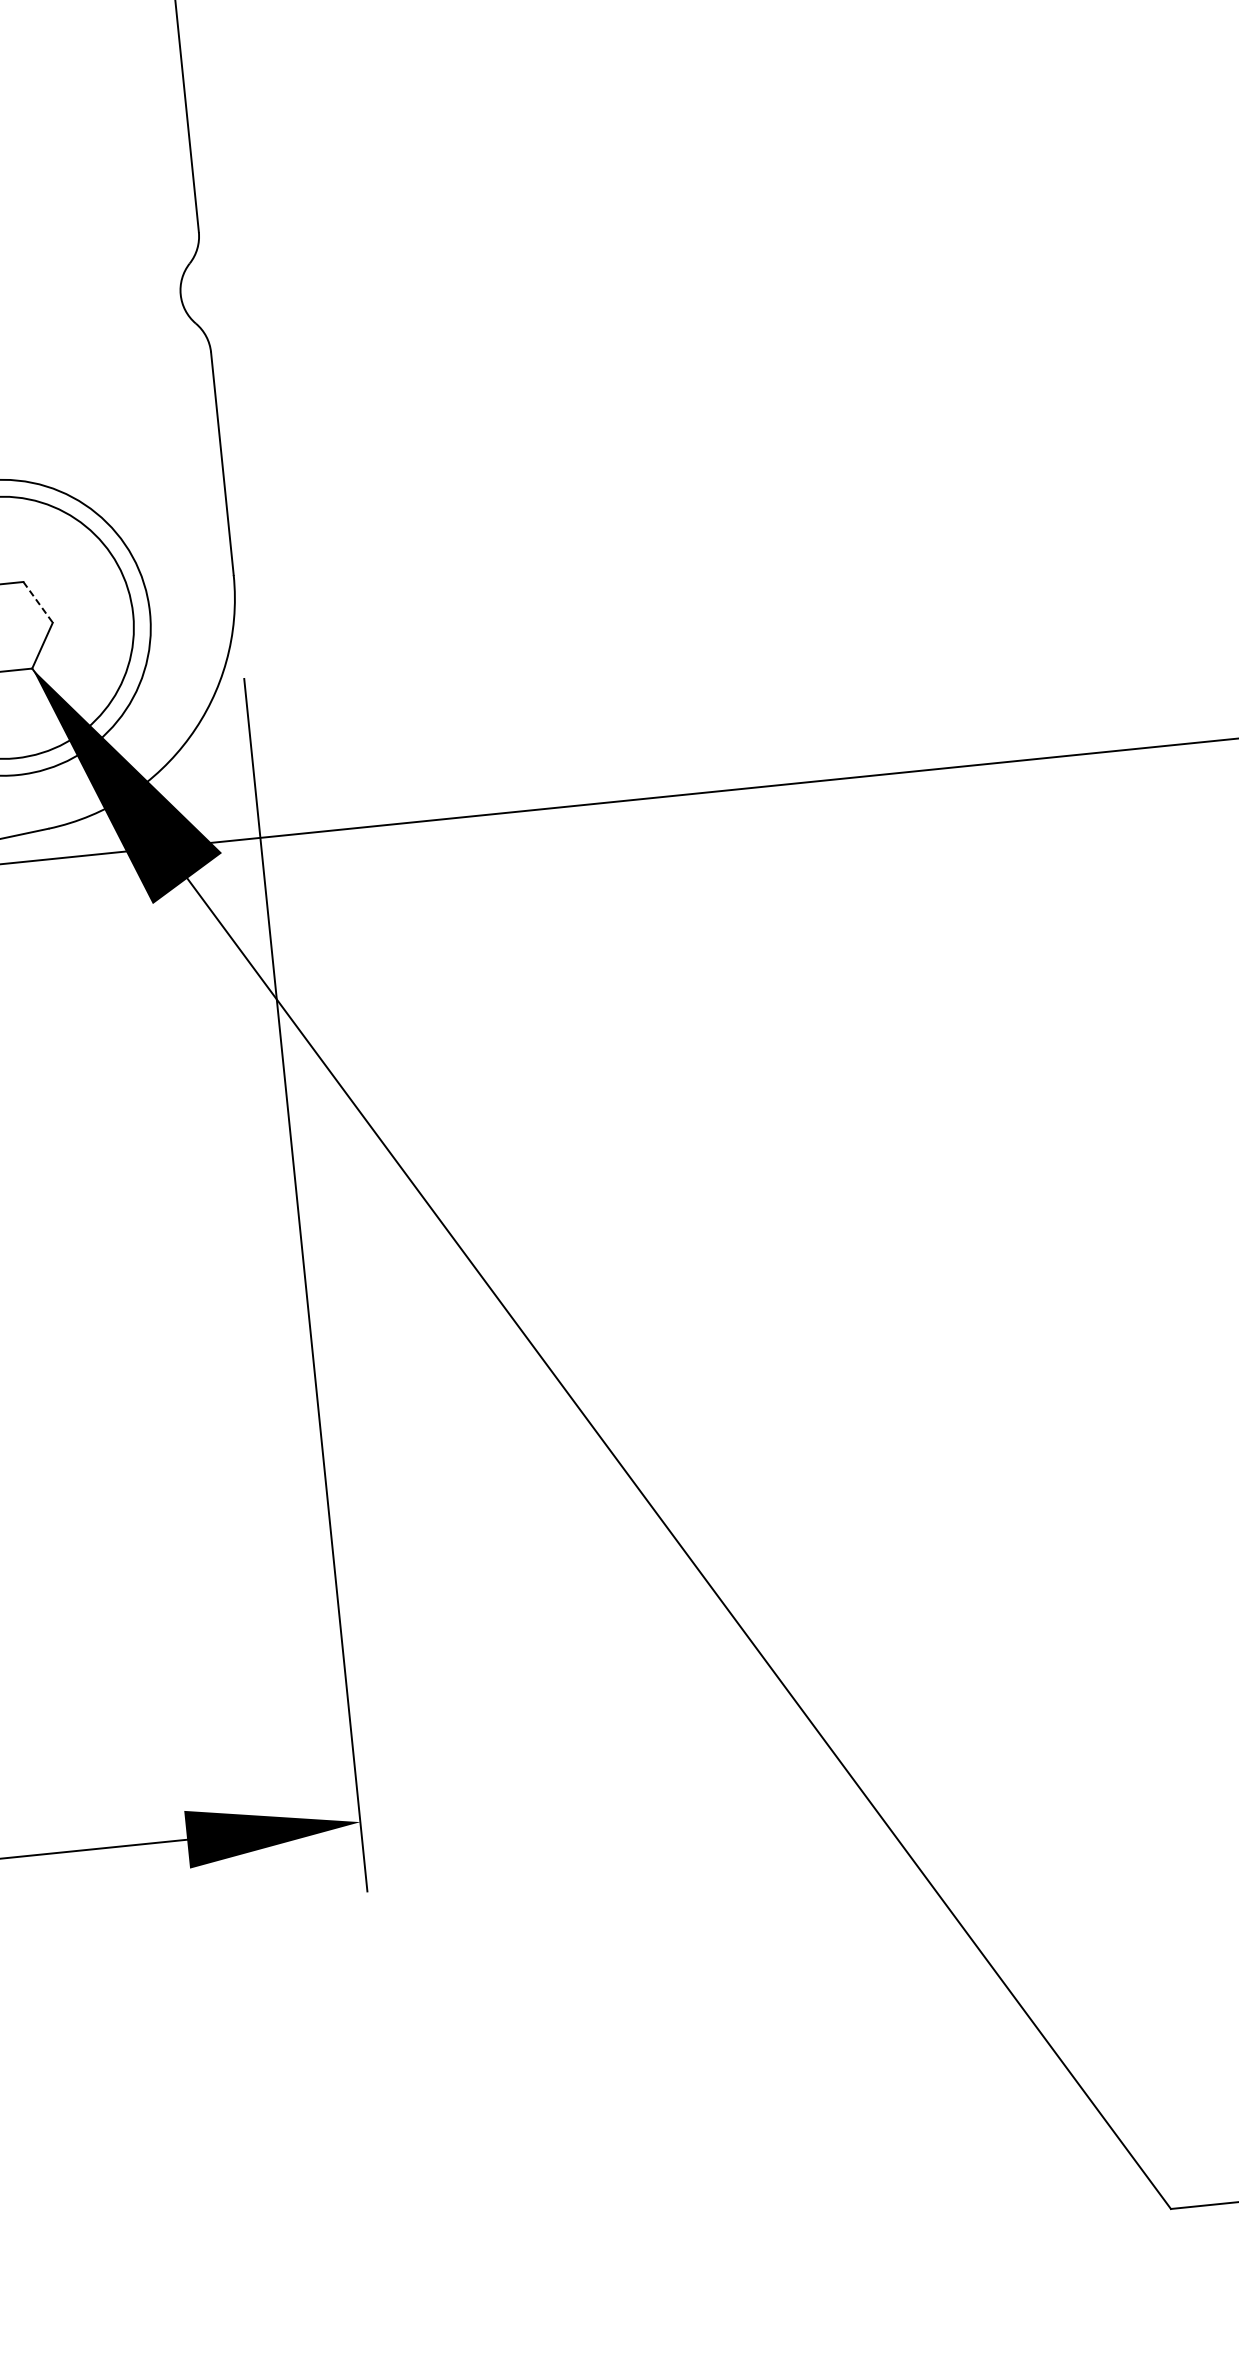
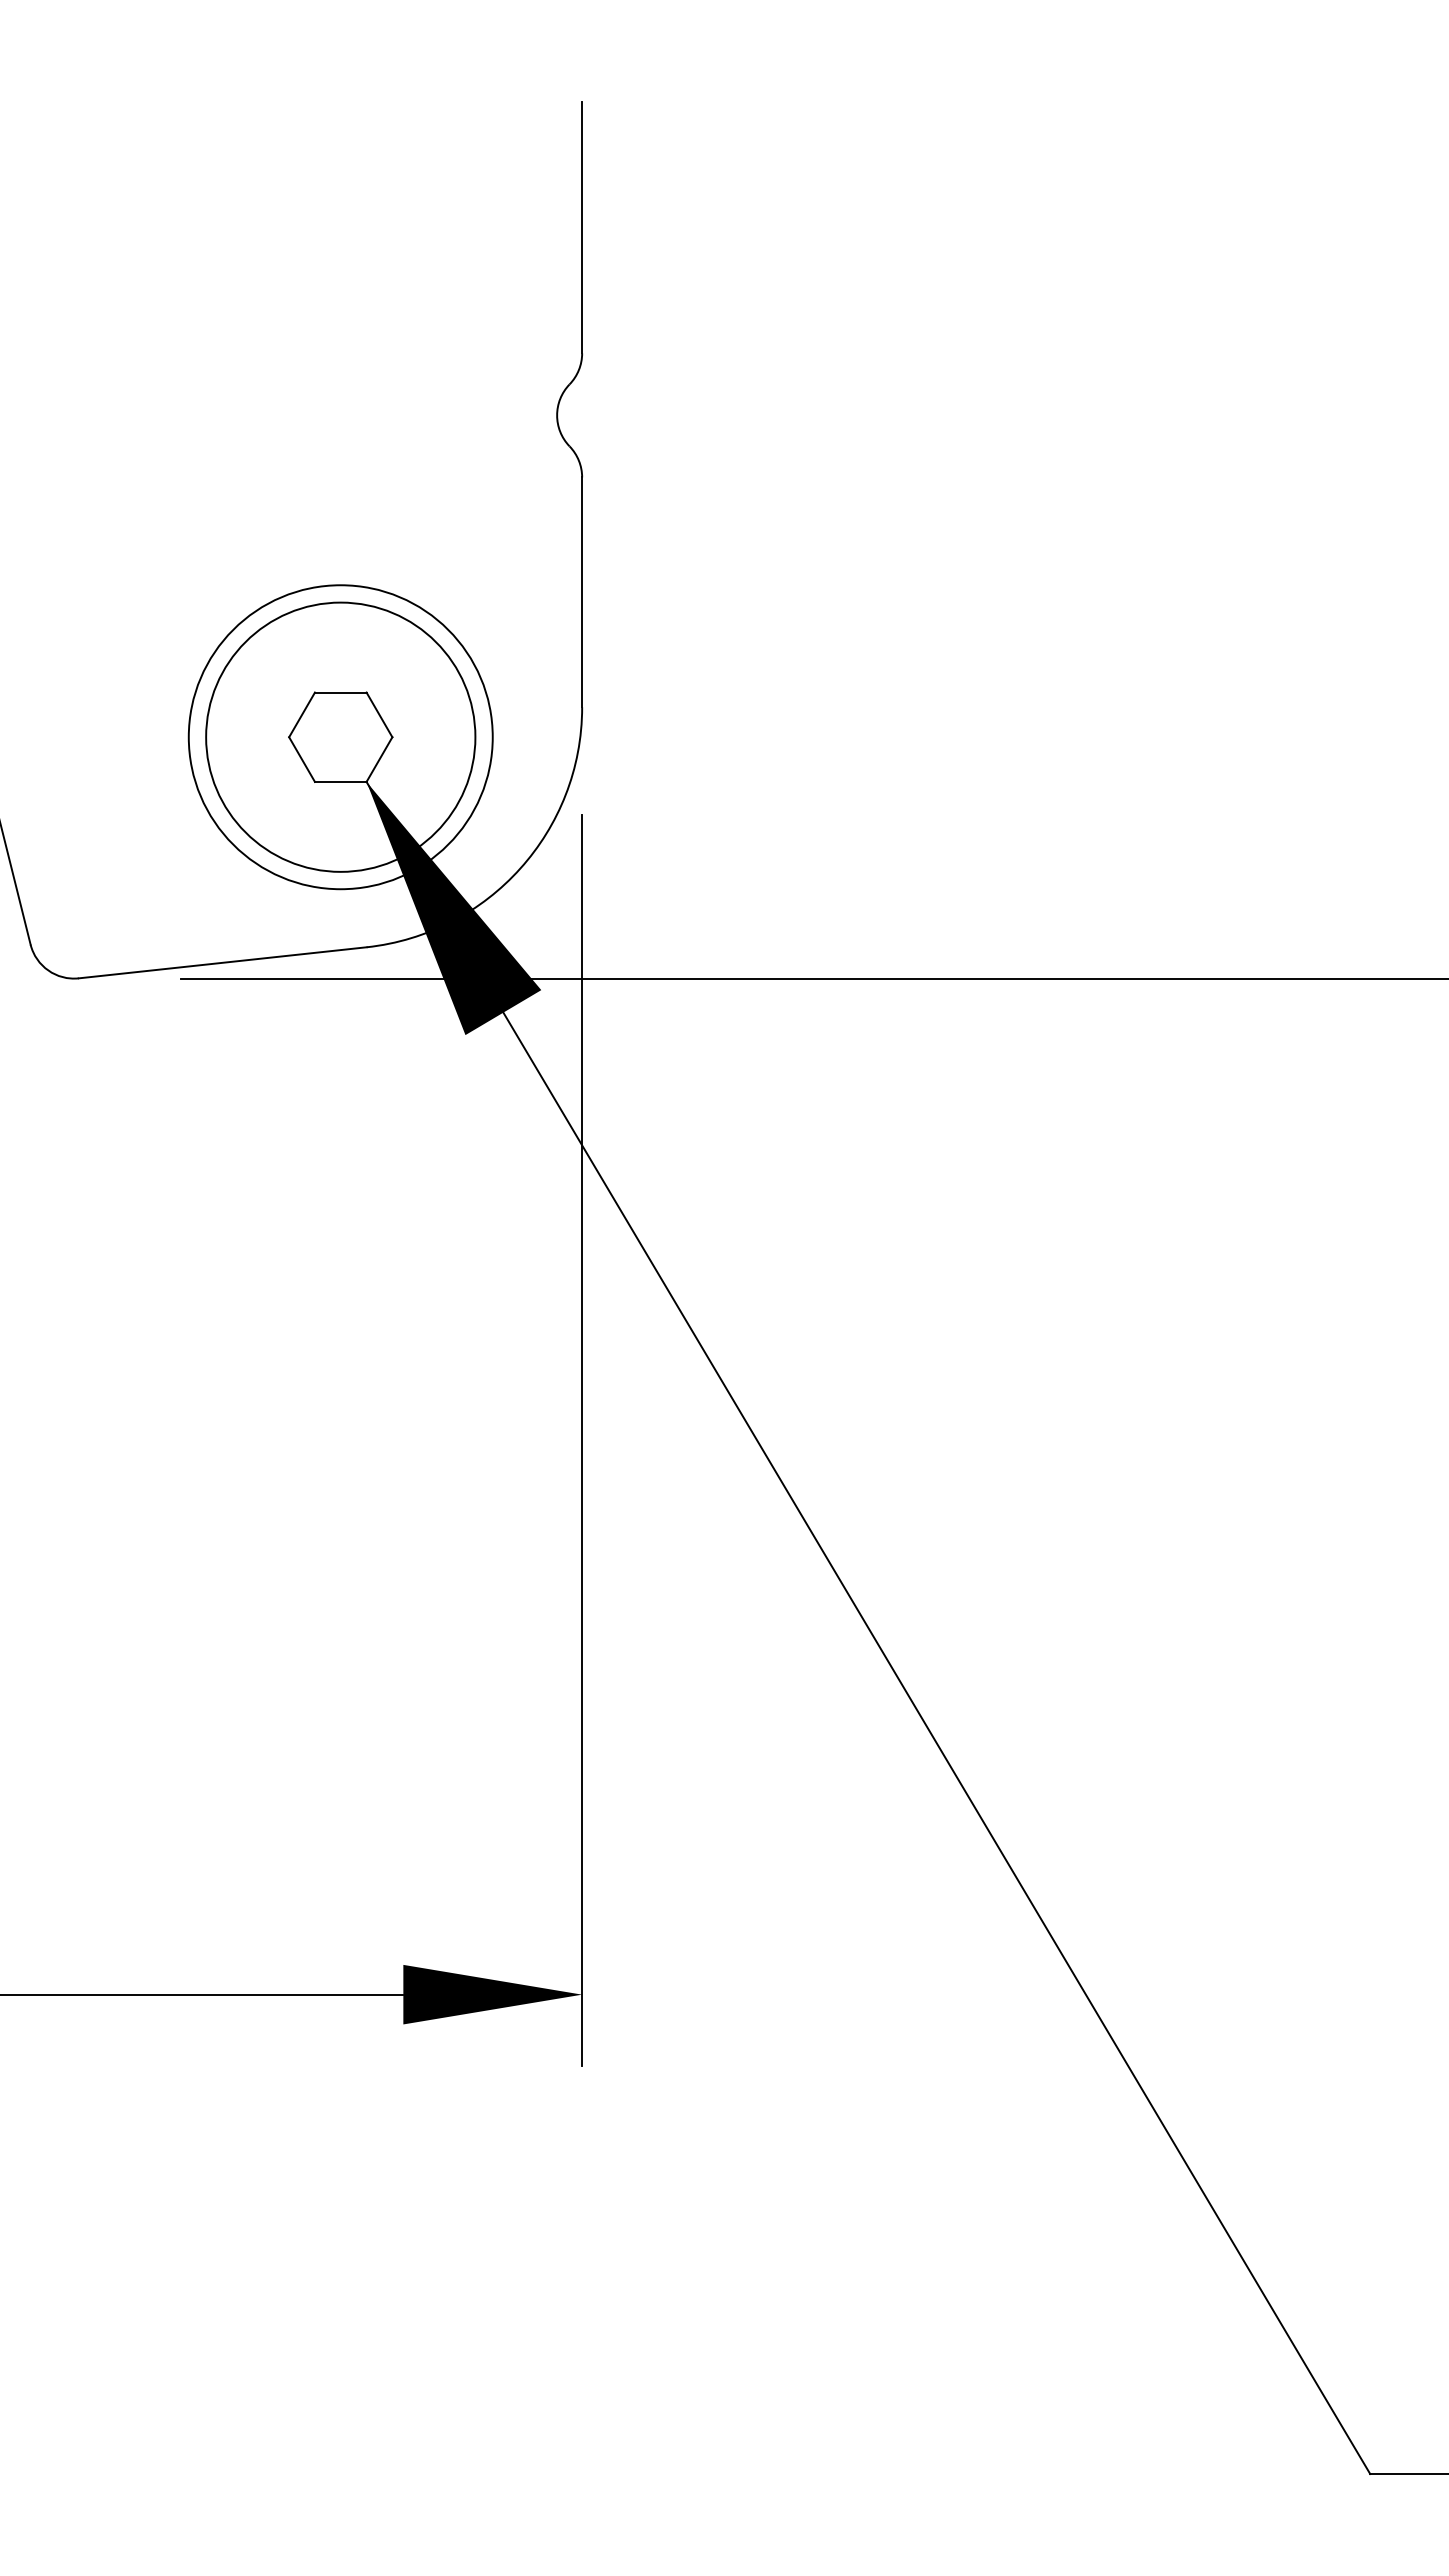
line: (38, 601) -> (379, 714), dashed -> solid

